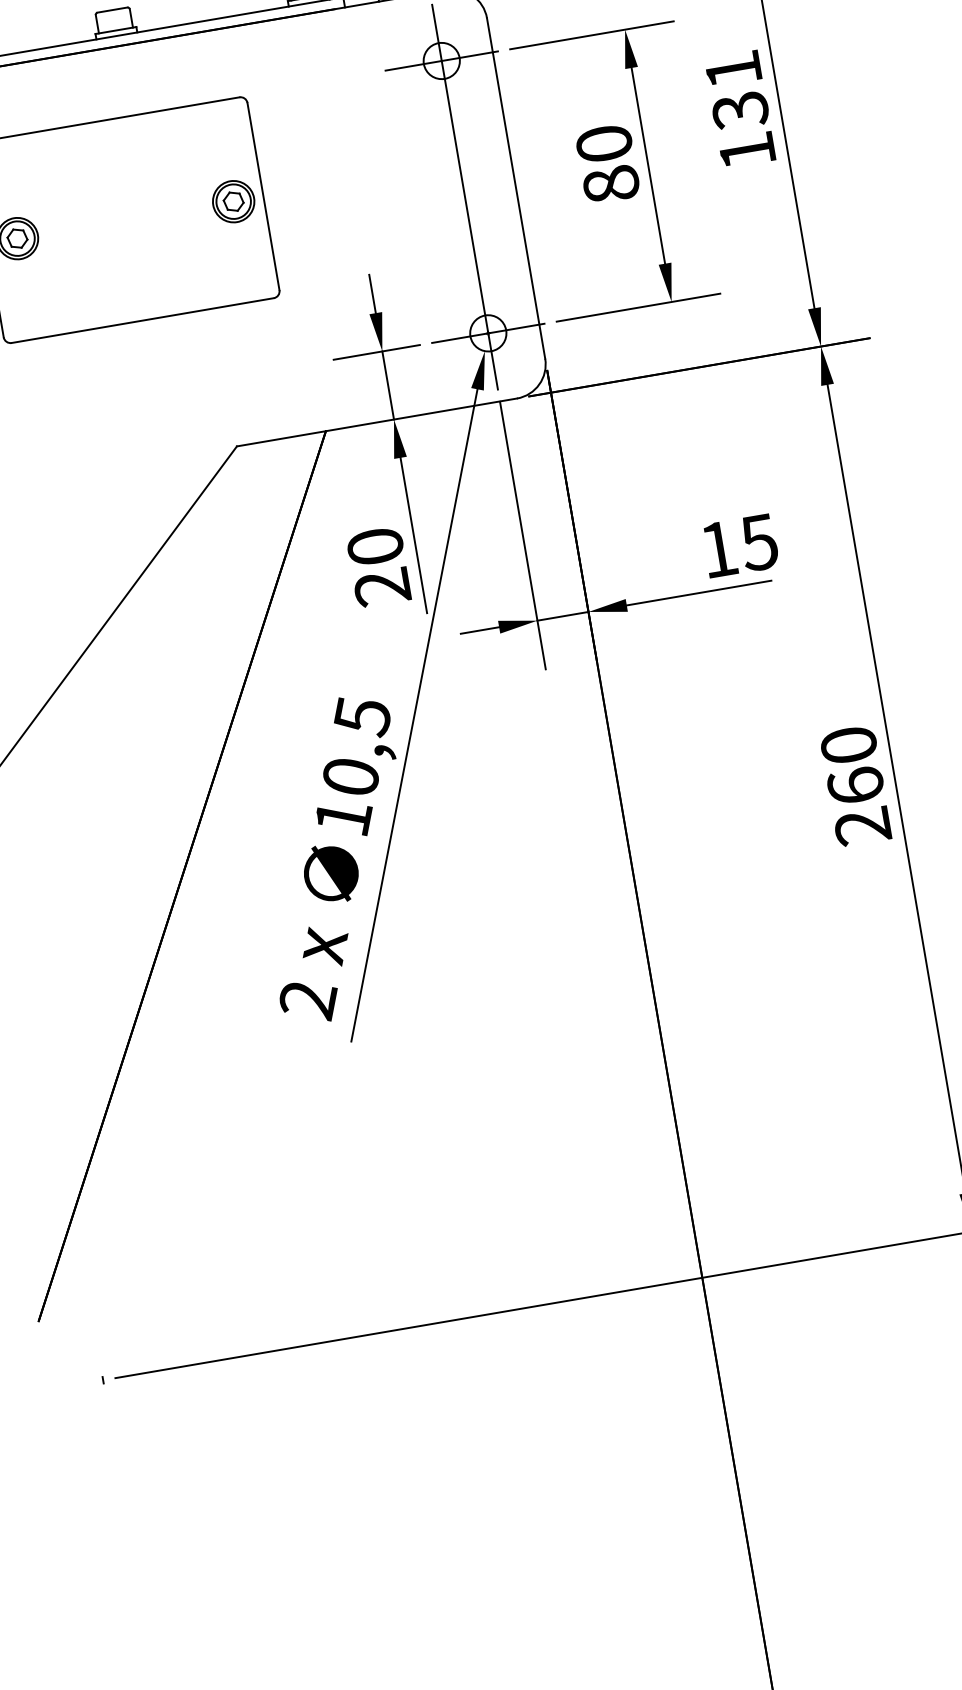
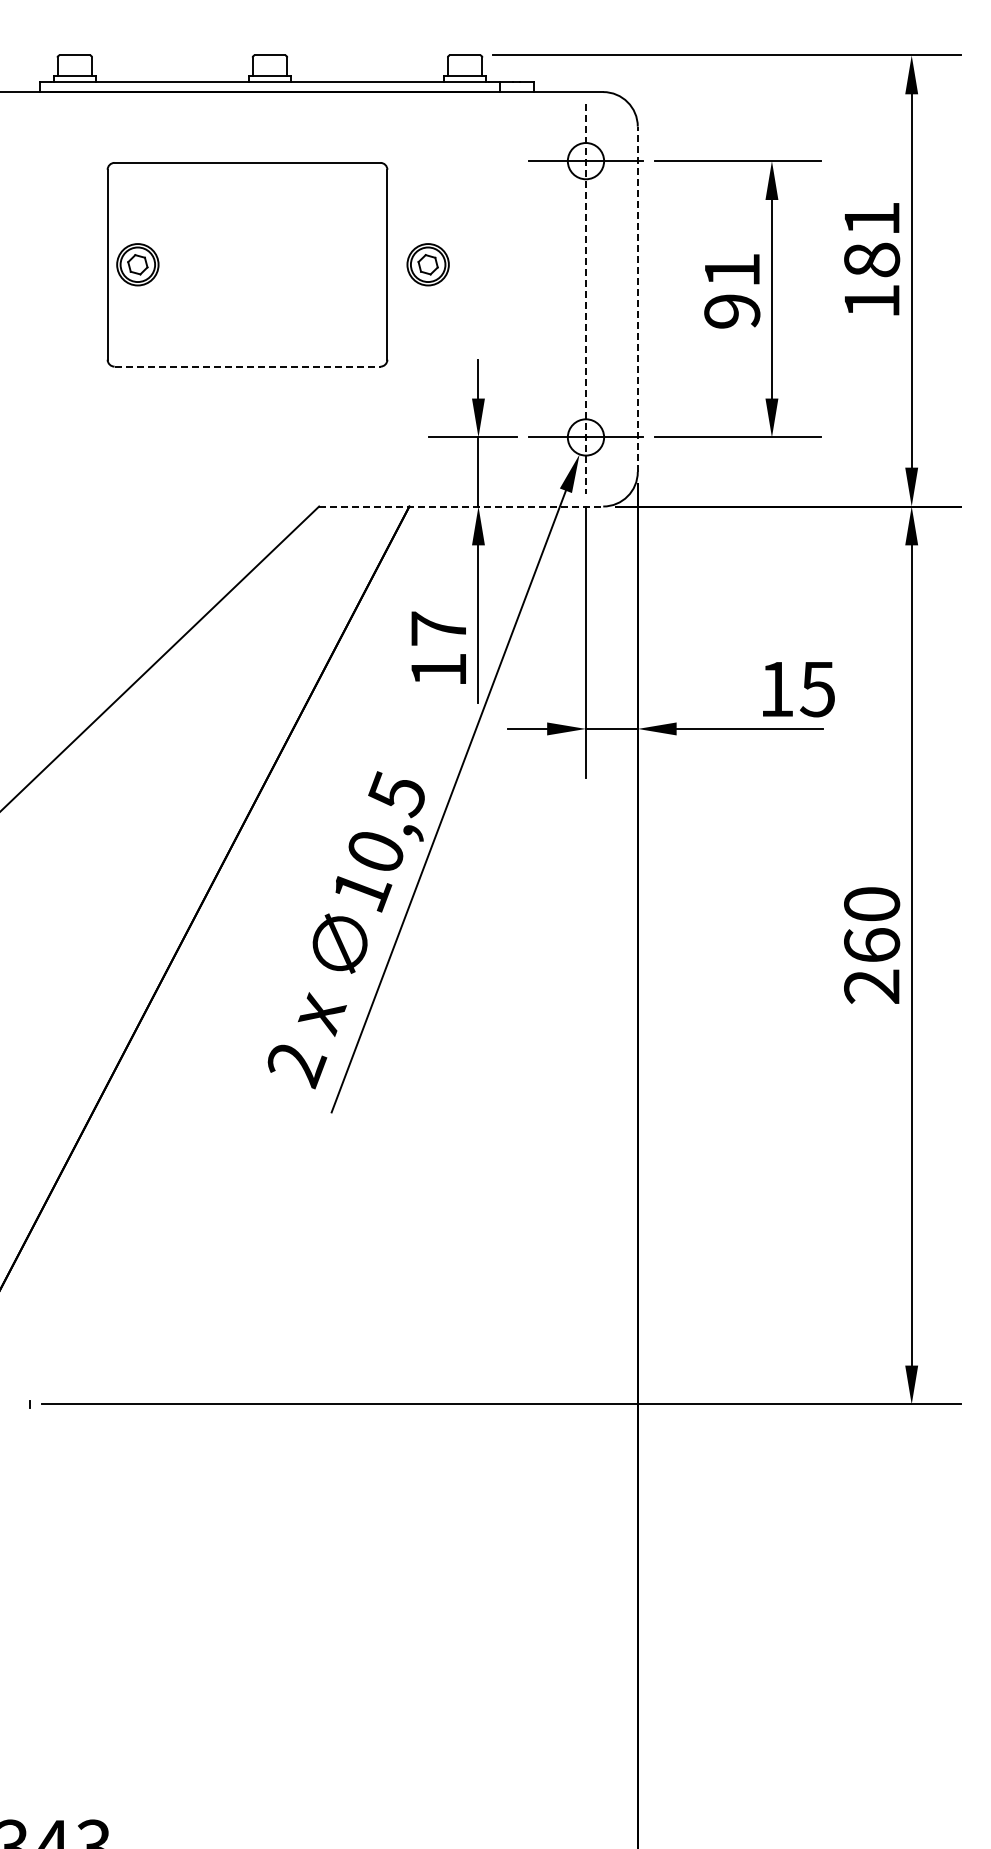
text: (740, 110) -> (872, 260), 131 -> 181
text: (607, 163) -> (732, 290), 80 -> 91
line: (515, 188) -> (637, 299), solid -> dashed
line: (464, 197) -> (585, 299), solid -> dashed
part: (232, 201) -> (427, 264), moved
line: (142, 320) -> (247, 366), solid -> dashed
line: (377, 422) -> (461, 506), solid -> dashed
text: (378, 567) -> (438, 649), 20 -> 17

